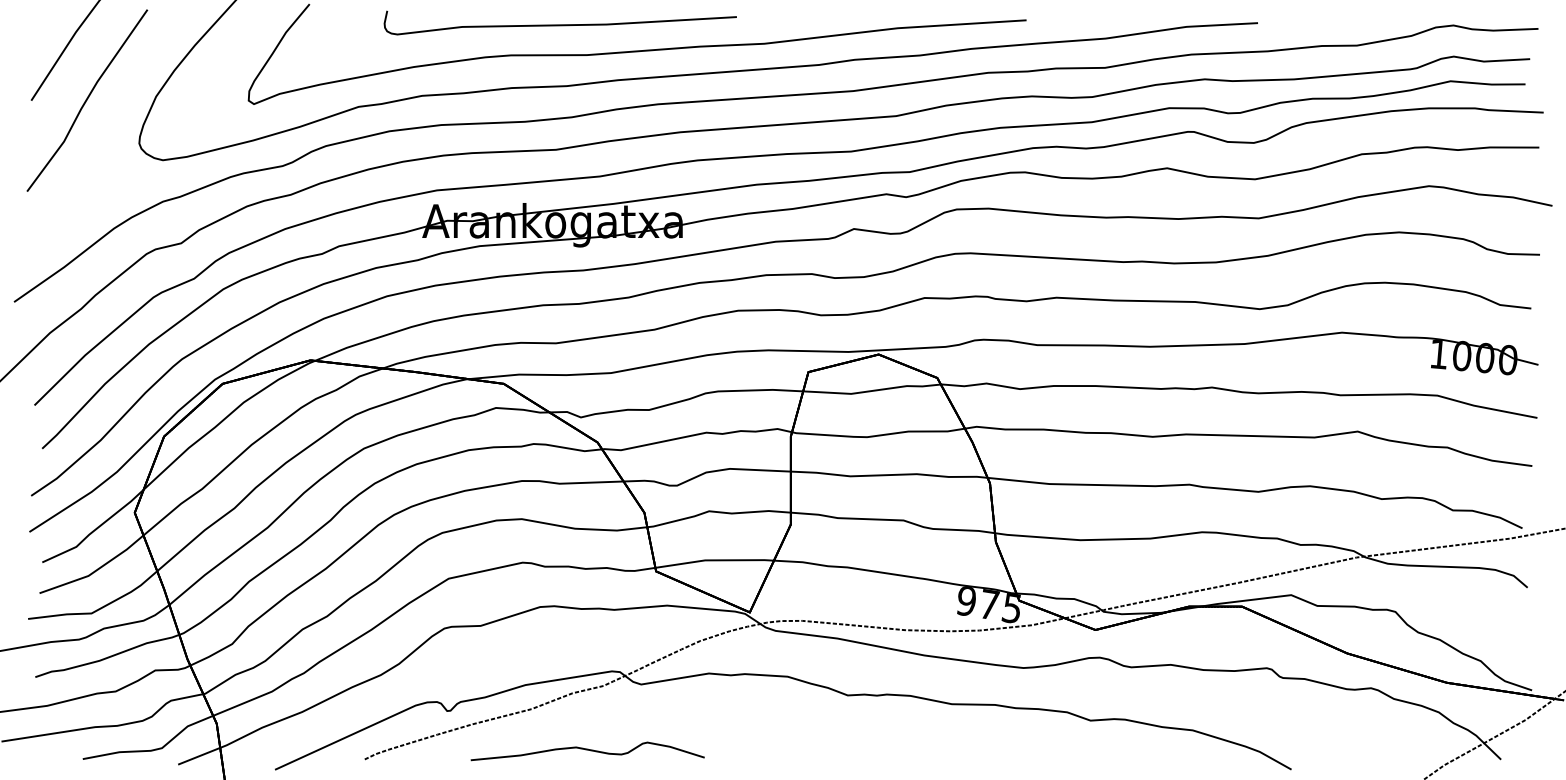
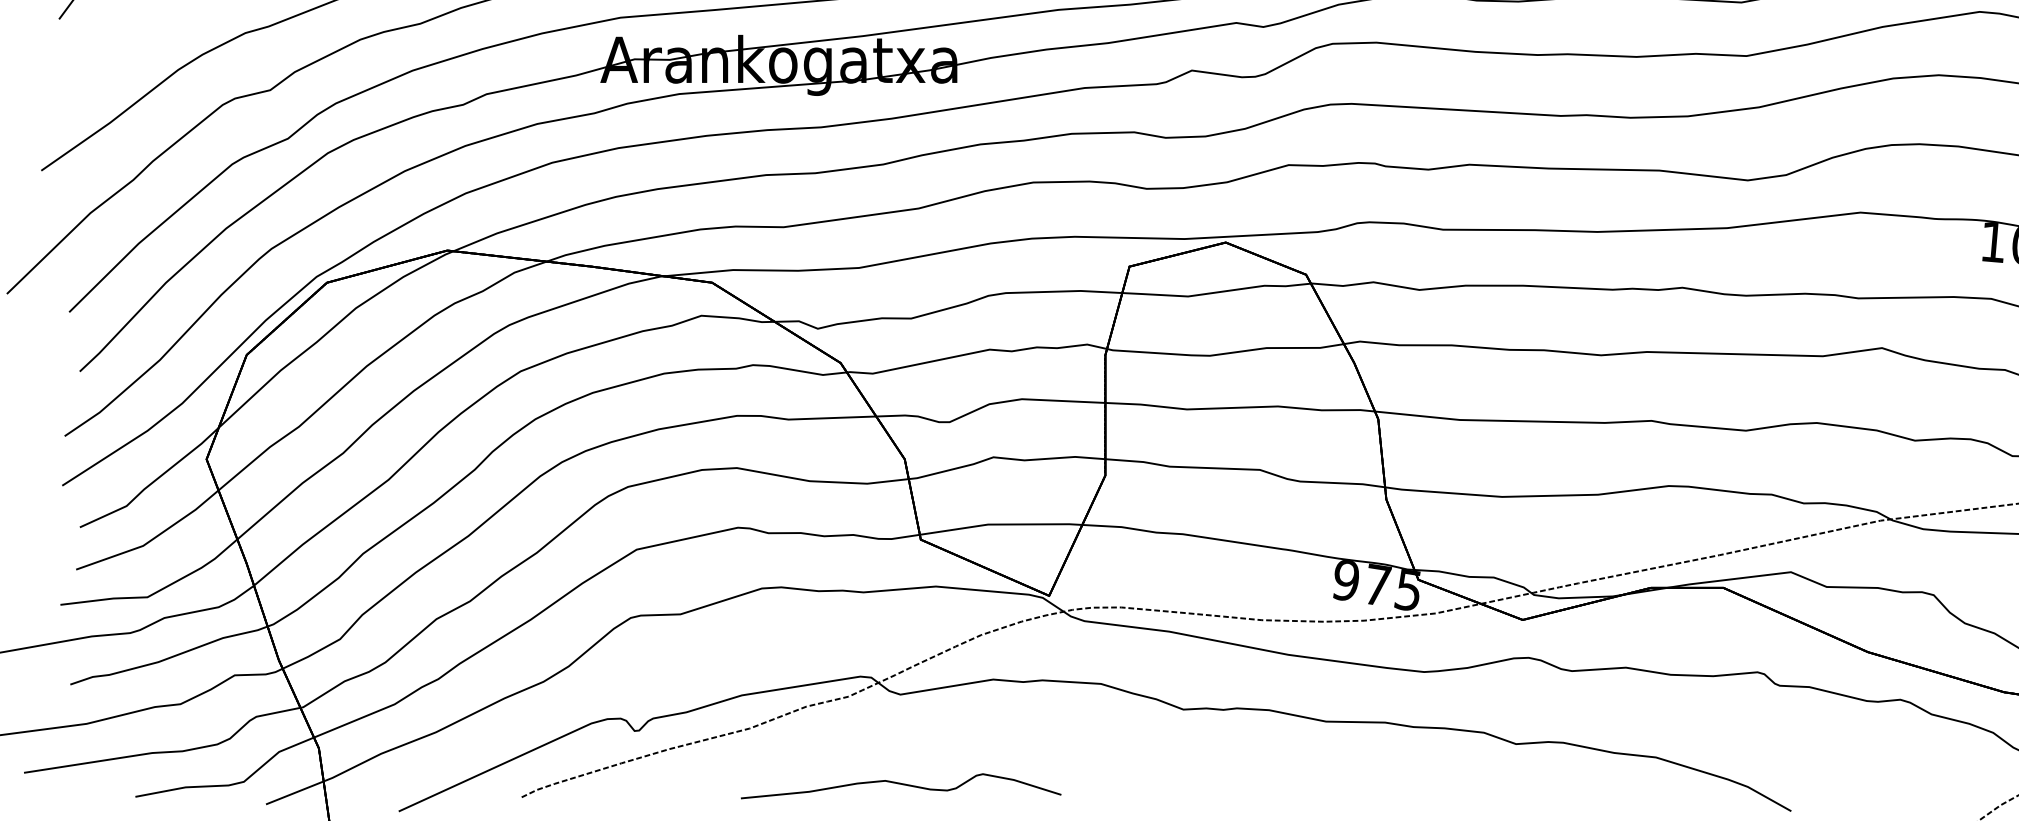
part: (587, 751) -> (900, 786), moved

